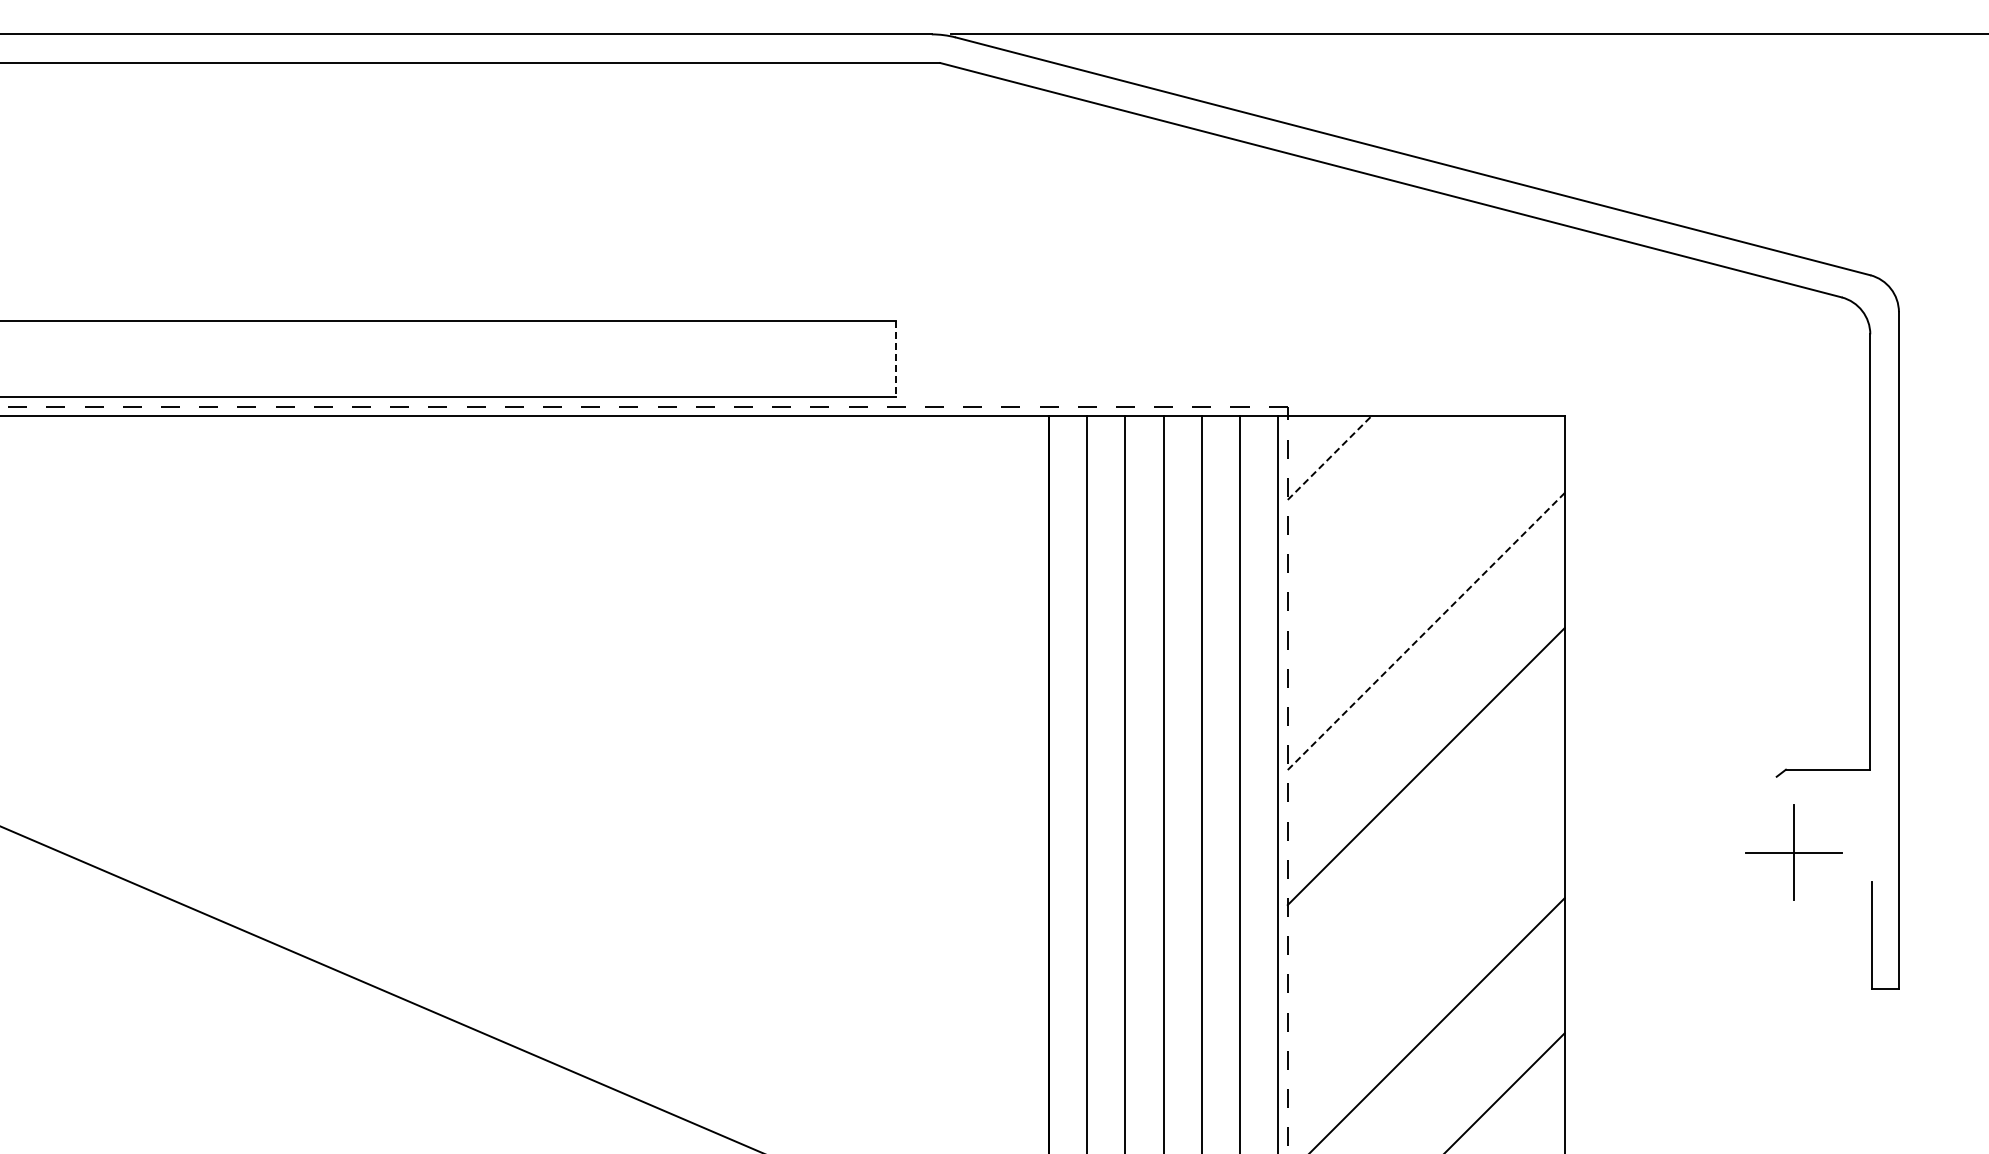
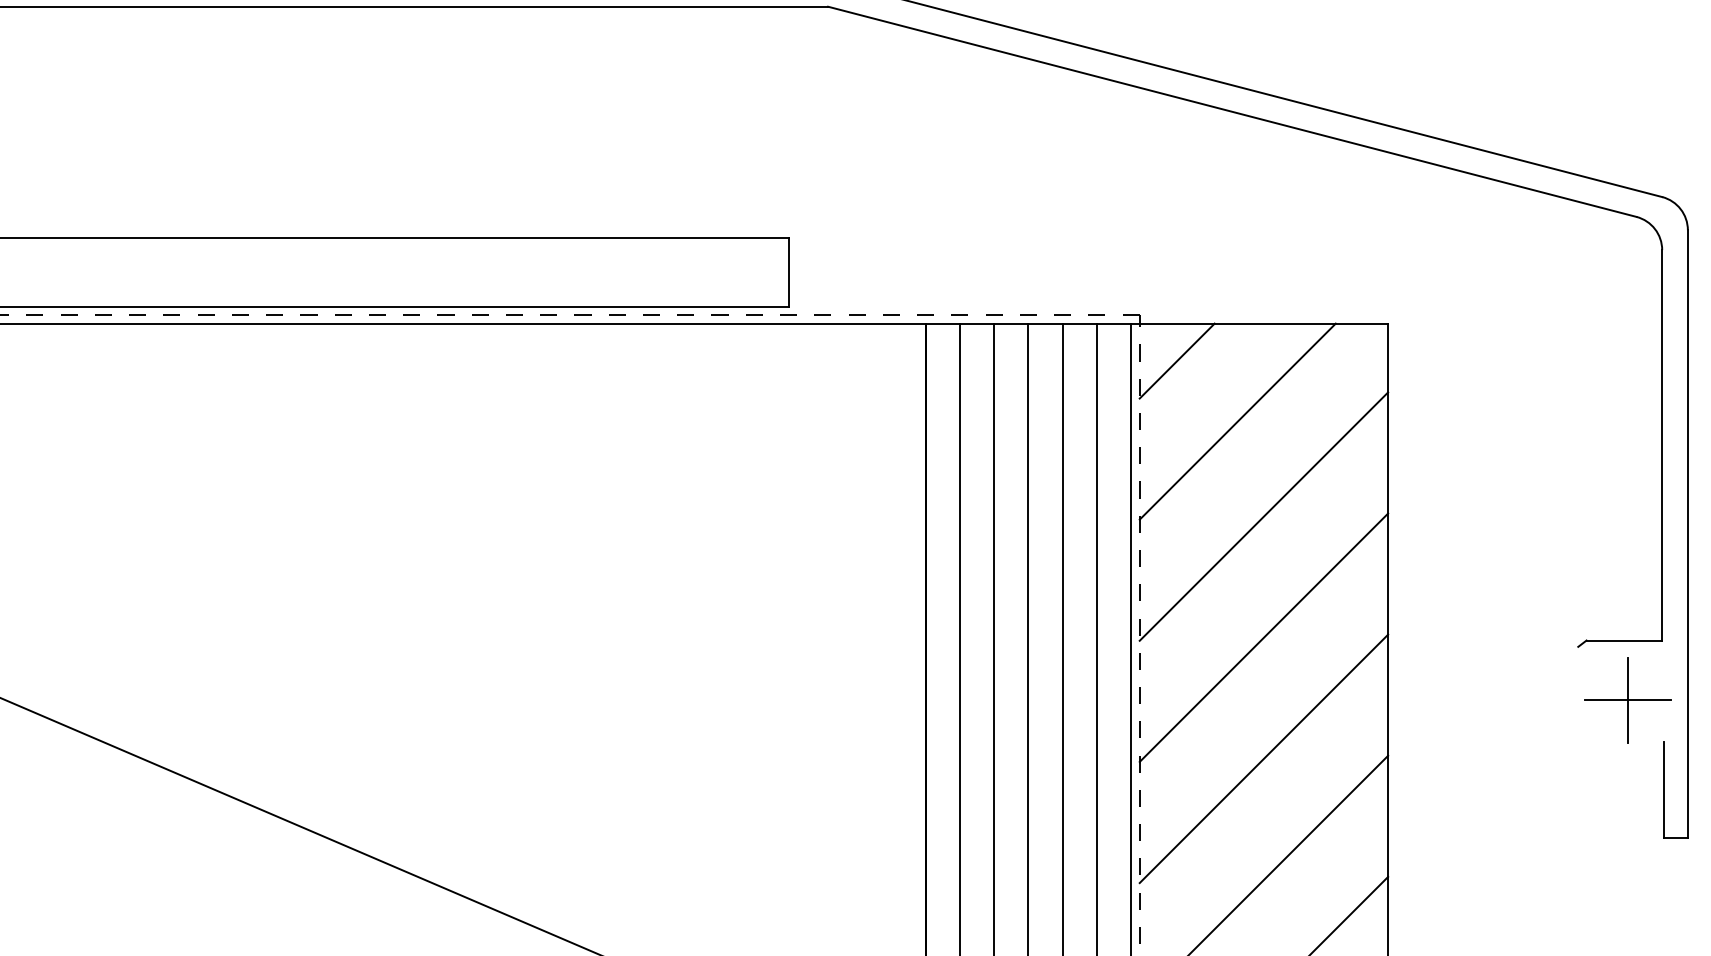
line: (896, 359) -> (788, 272), dashed -> solid
line: (1329, 457) -> (1177, 360), dashed -> solid
line: (1396, 525) -> (1237, 421), added
line: (1426, 631) -> (1264, 516), dashed -> solid
part: (1793, 852) -> (1627, 700), moved
line: (1425, 901) -> (1263, 758), added

